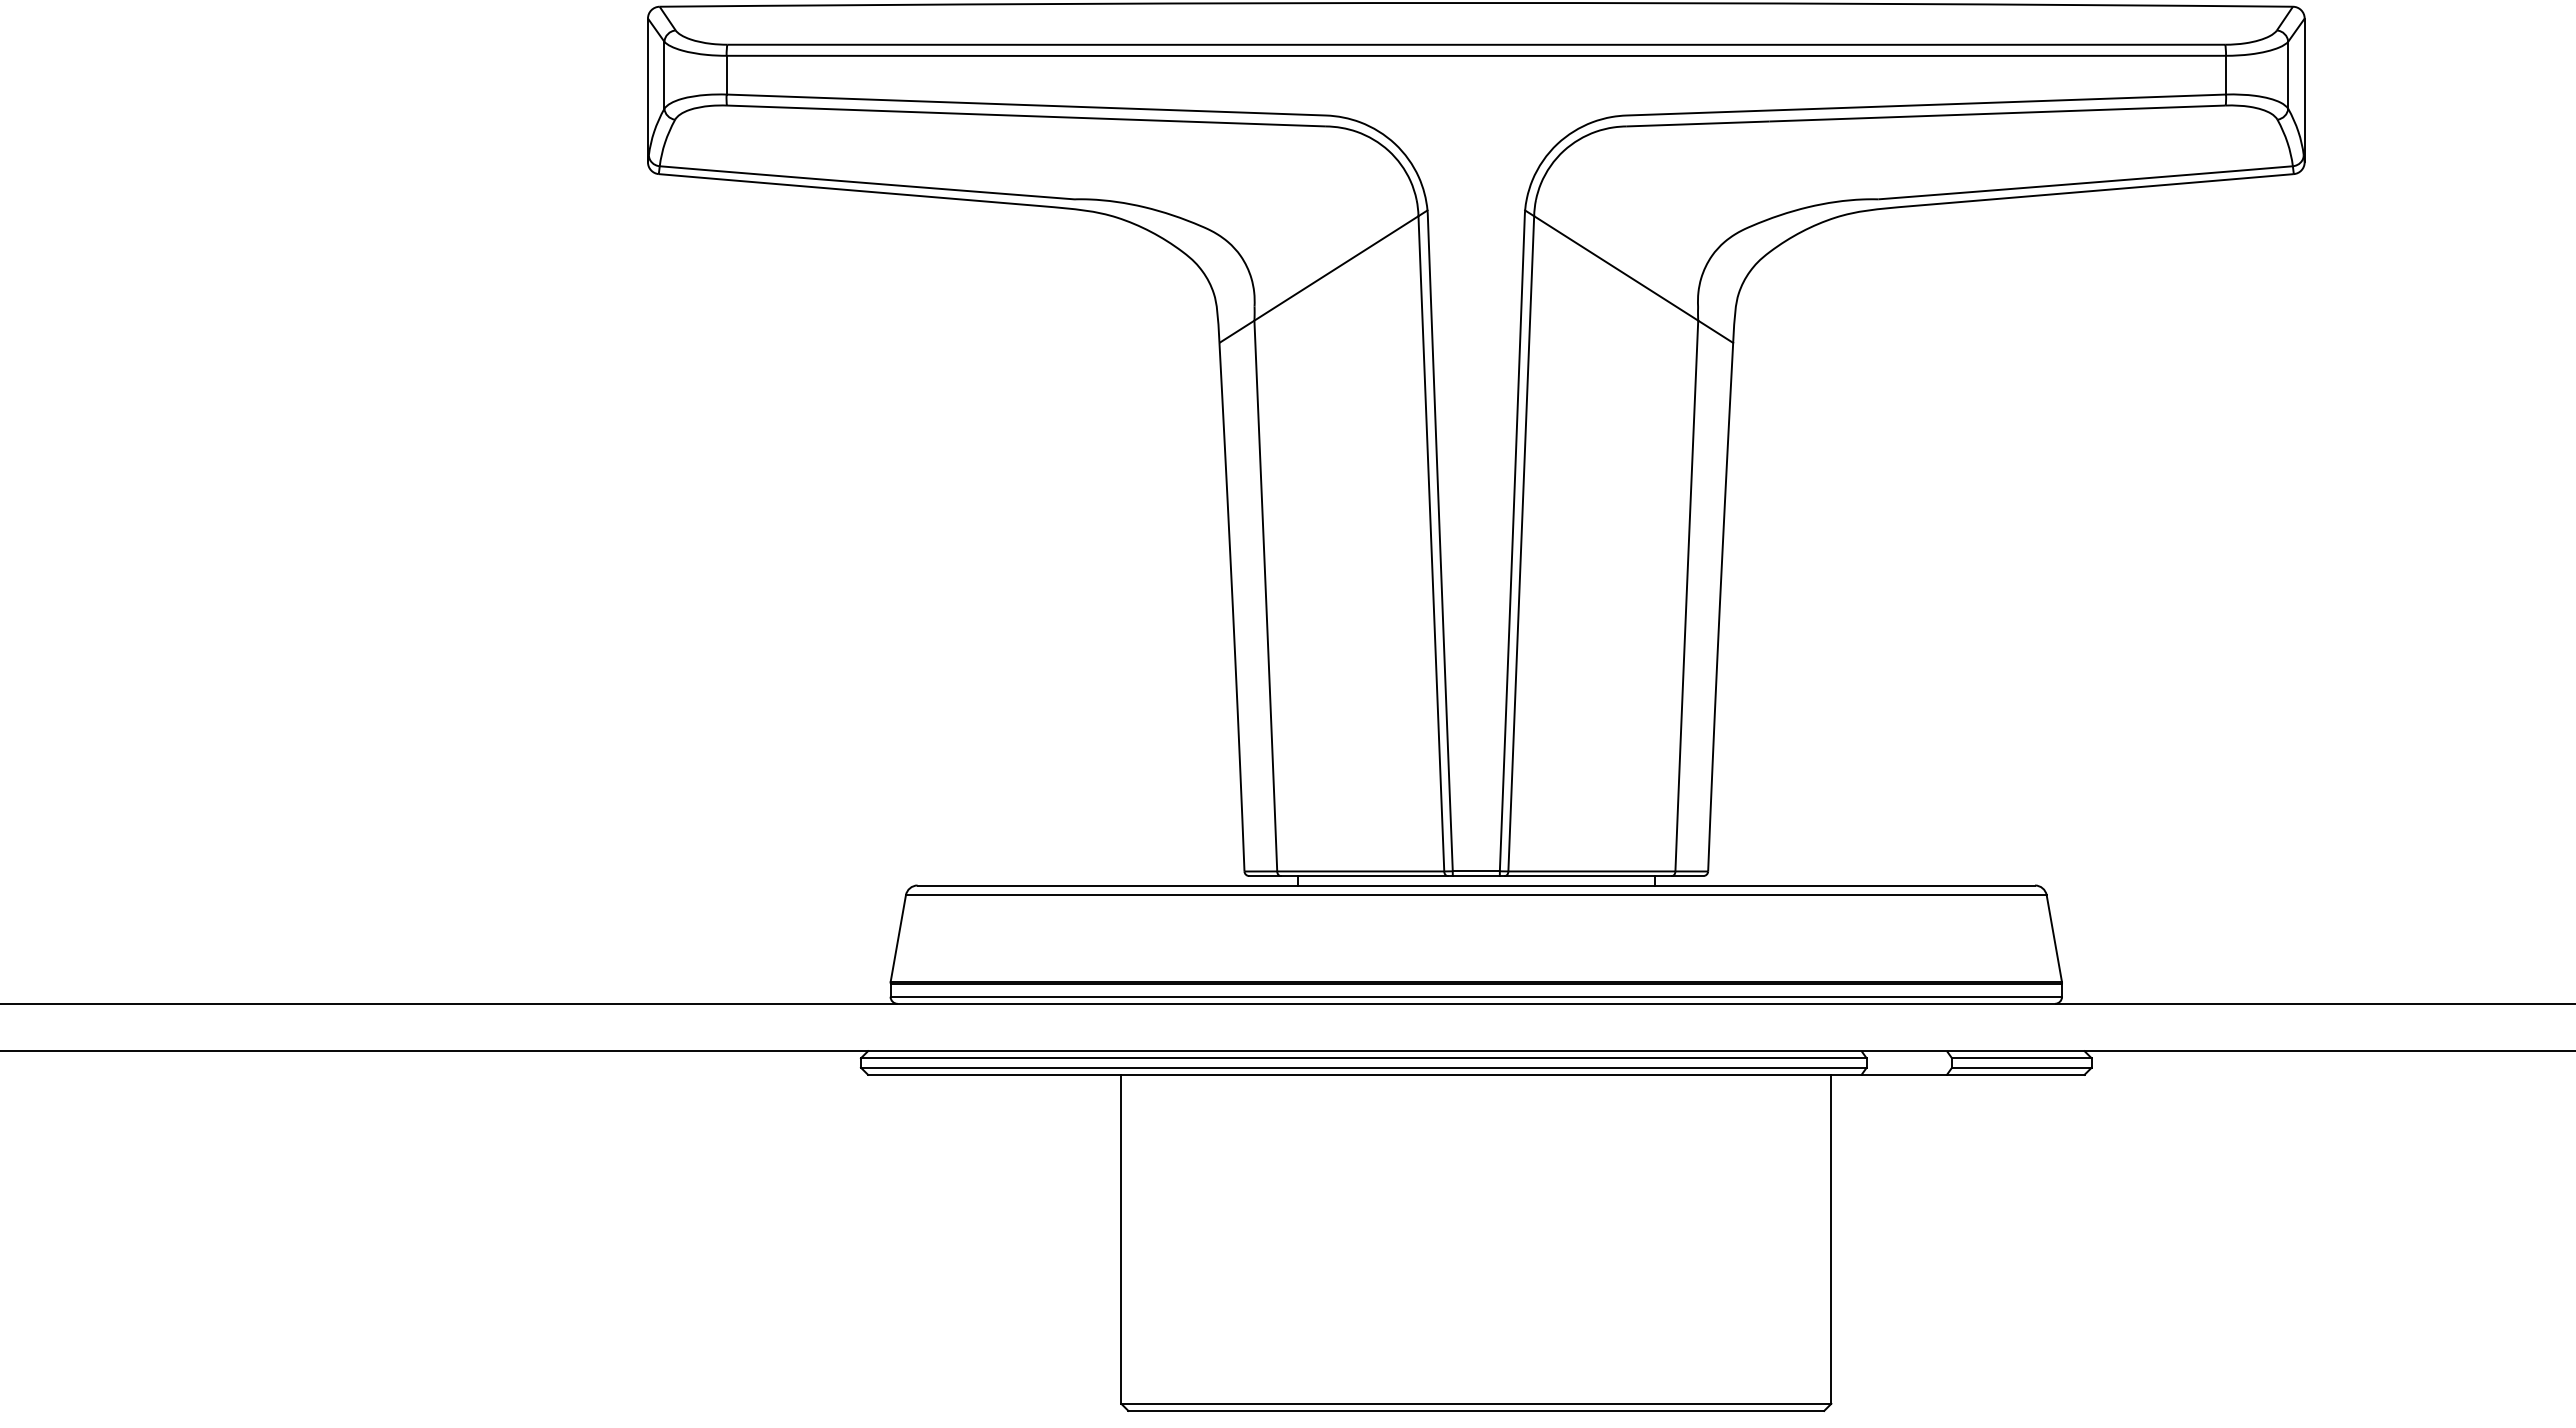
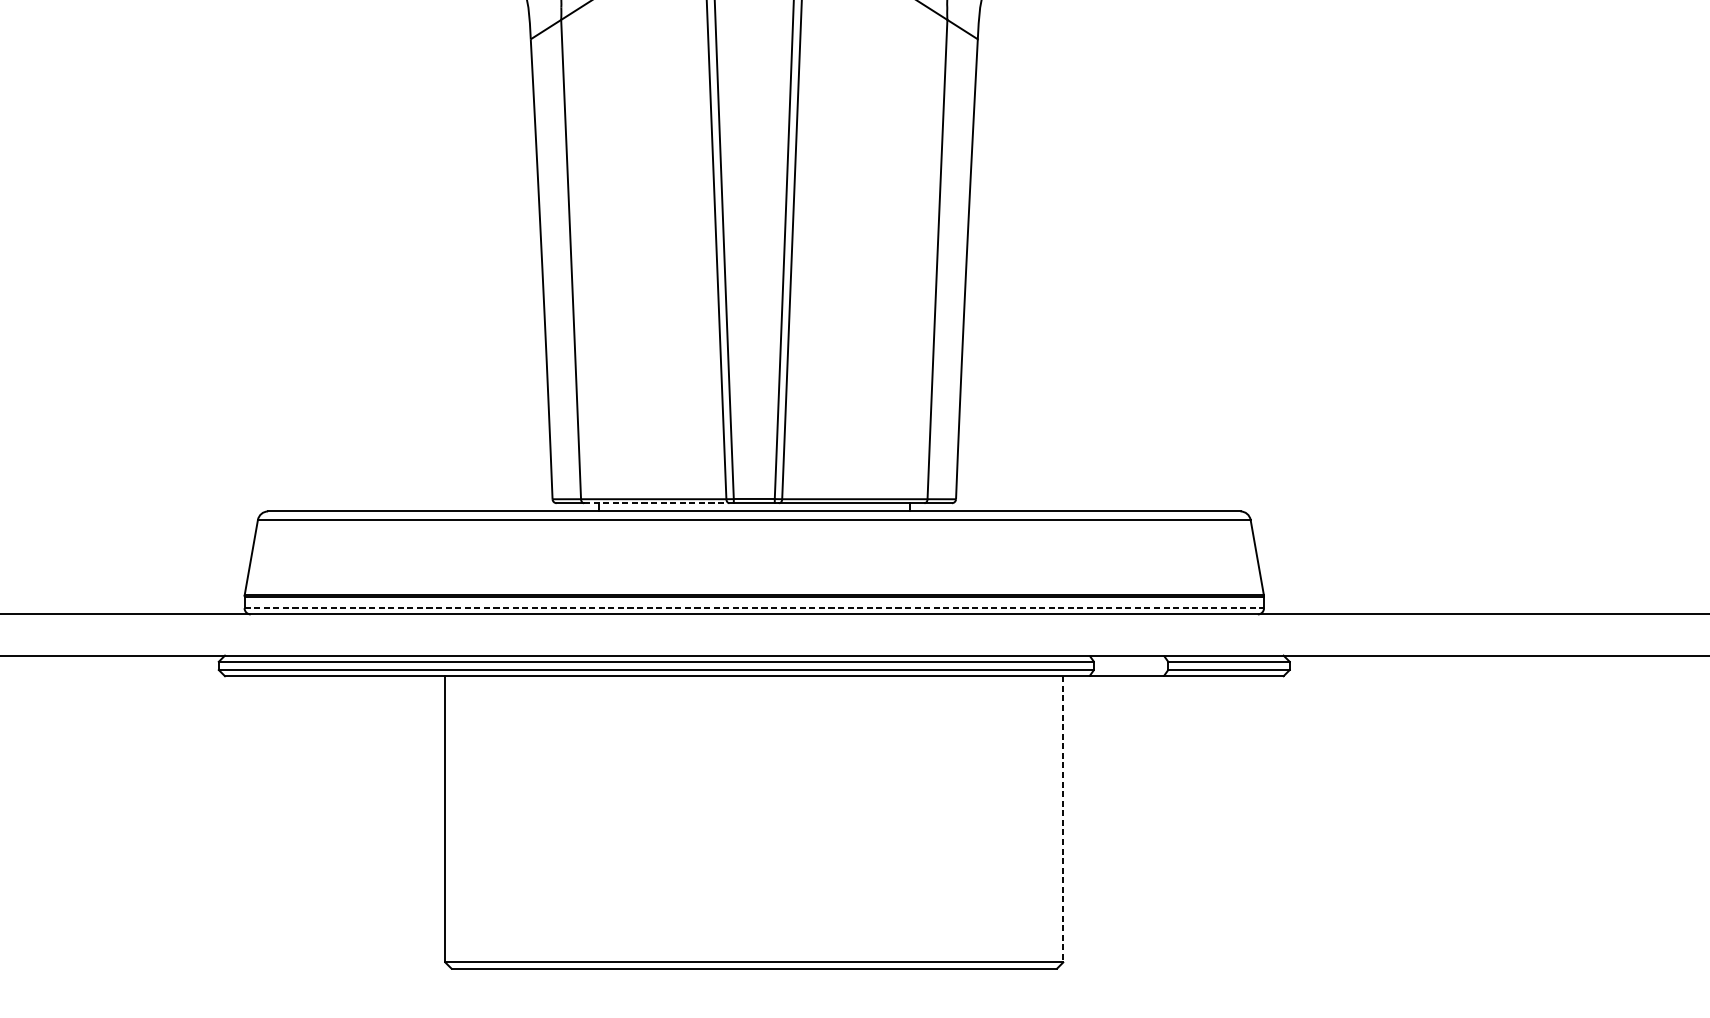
line: (1364, 876) -> (656, 503), solid -> dashed
line: (1476, 996) -> (754, 608), solid -> dashed
line: (1831, 1239) -> (1063, 819), solid -> dashed

